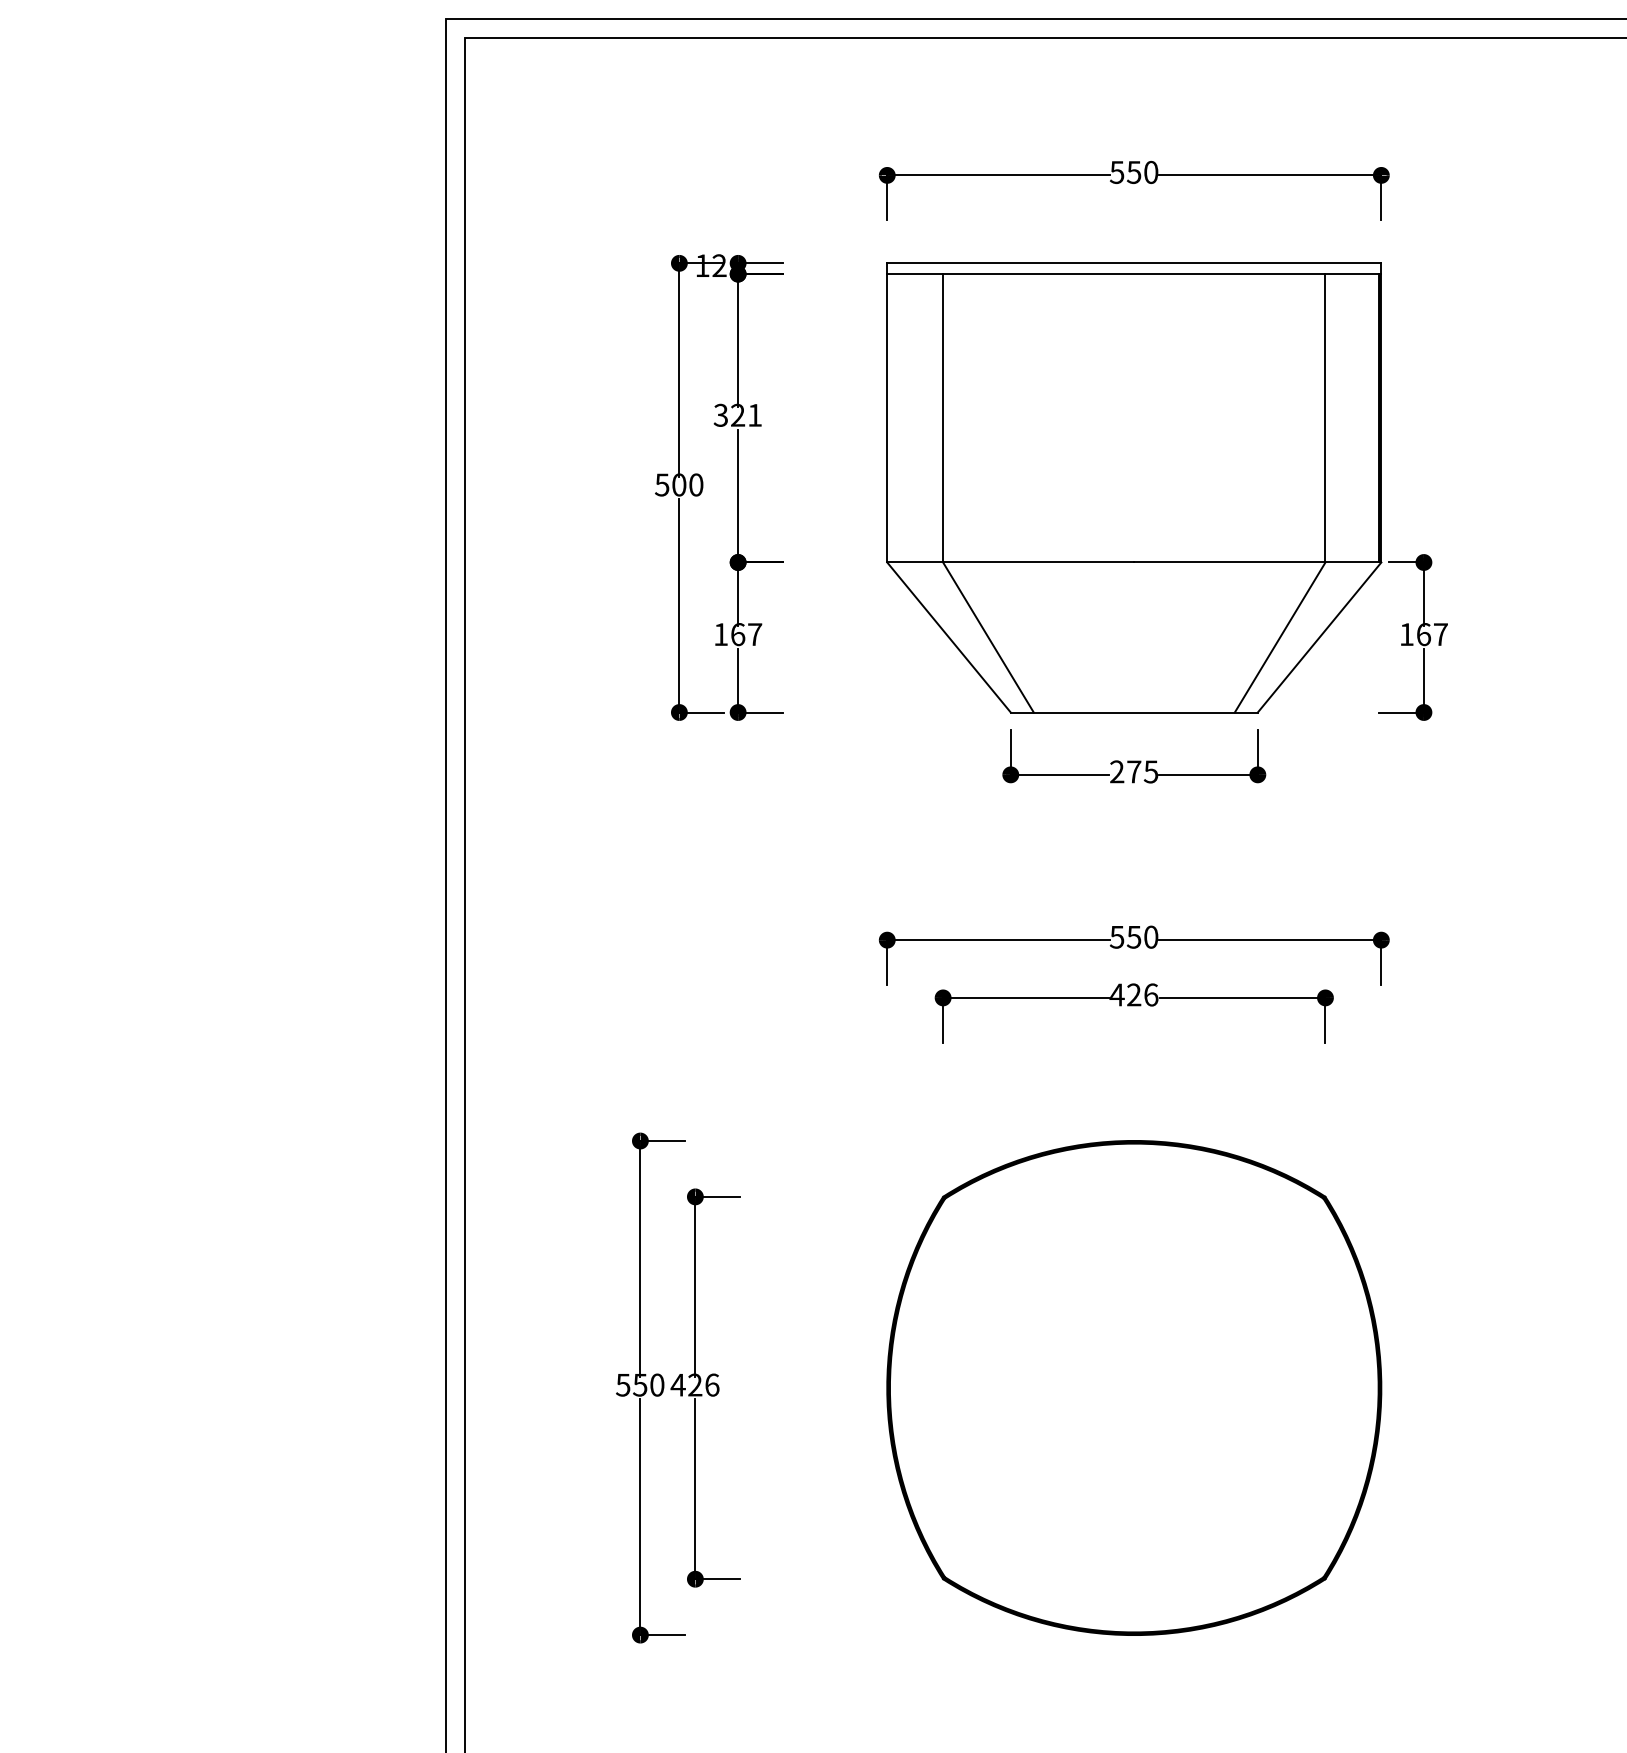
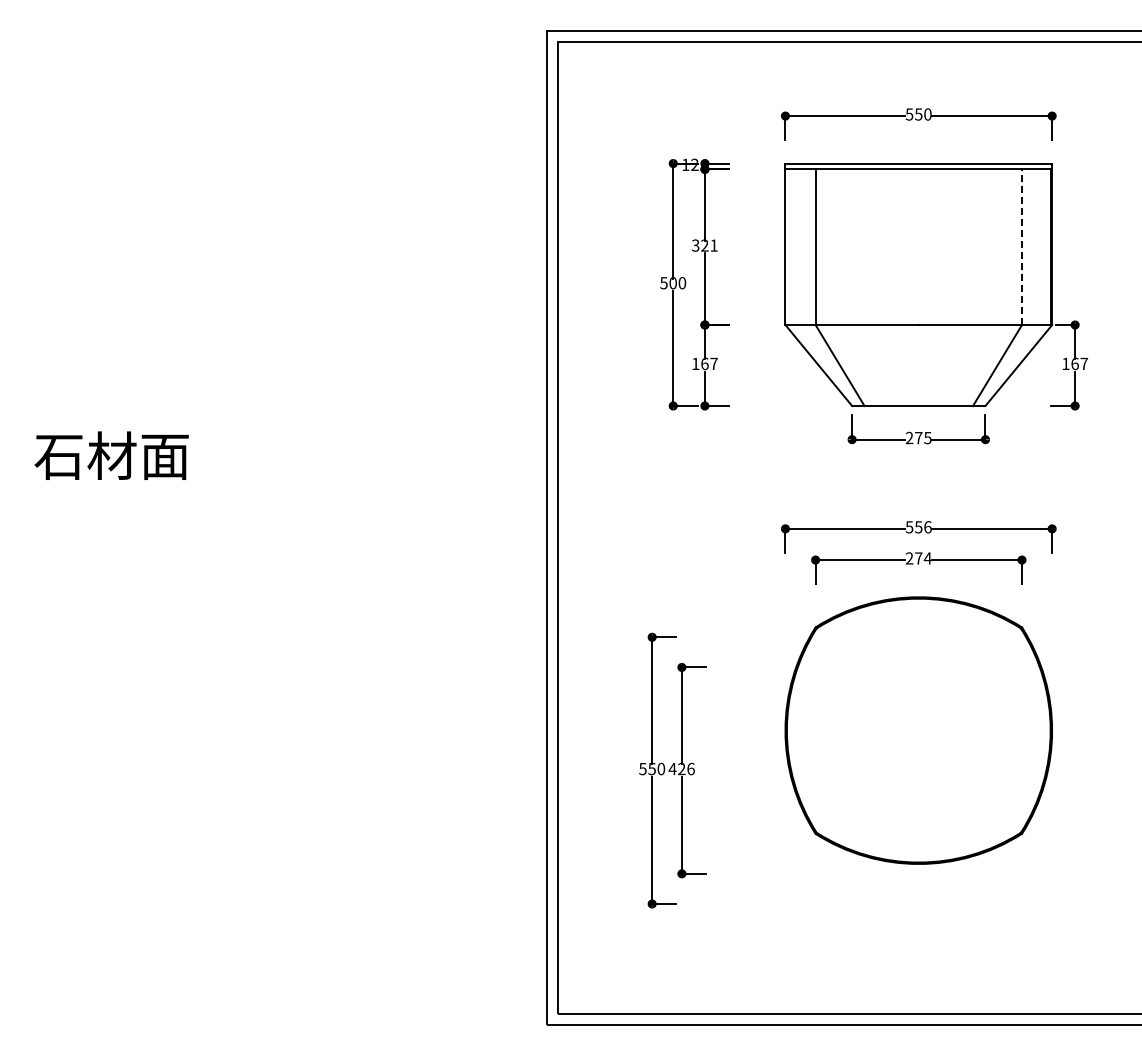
line: (1324, 418) -> (1021, 247), solid -> dashed
text: (1150, 937) -> (927, 527), 550 -> 556
text: (1133, 995) -> (918, 558), 426 -> 274
part: (1133, 1387) -> (918, 730), moved

